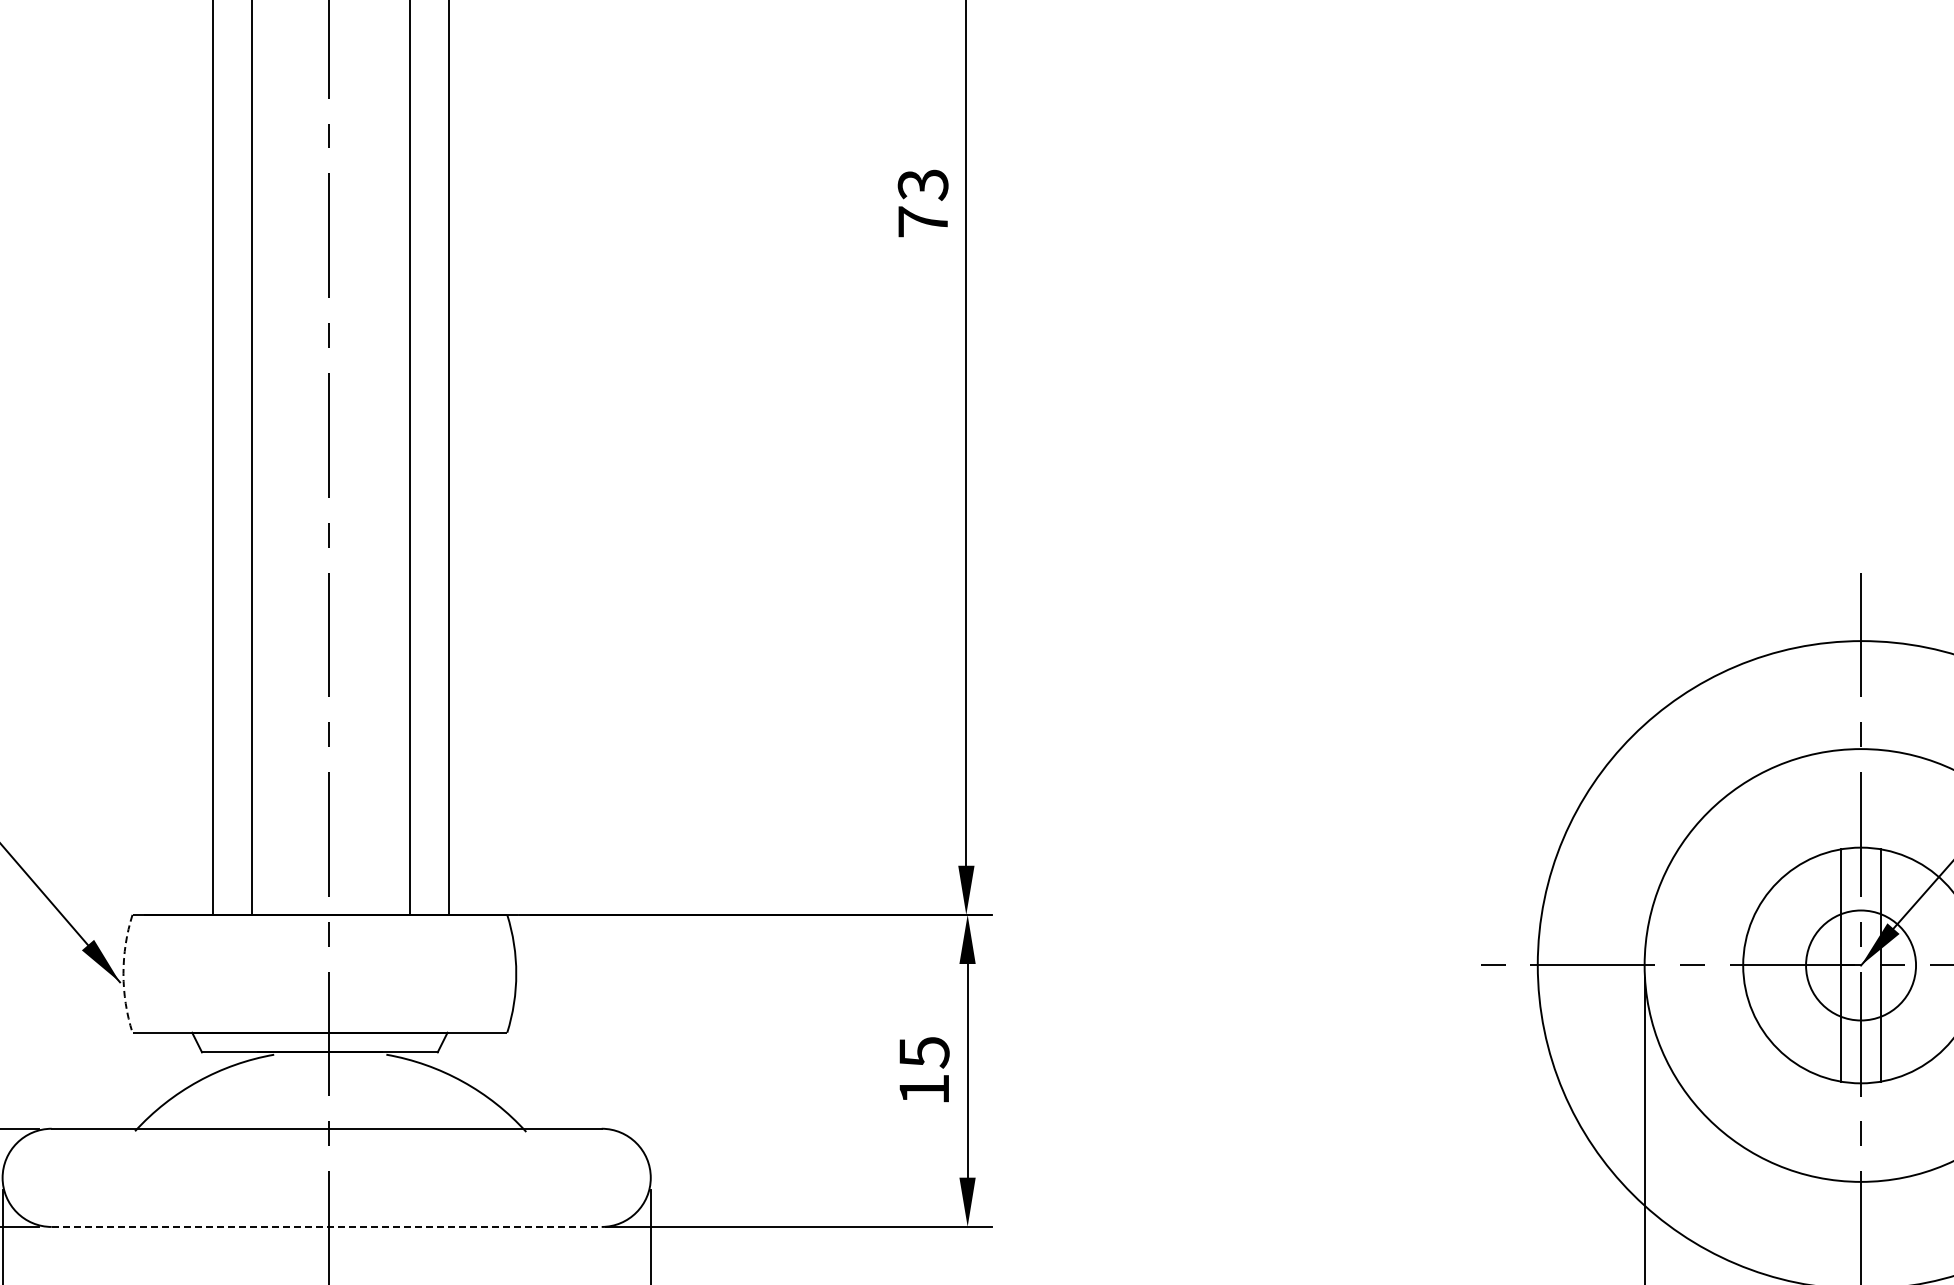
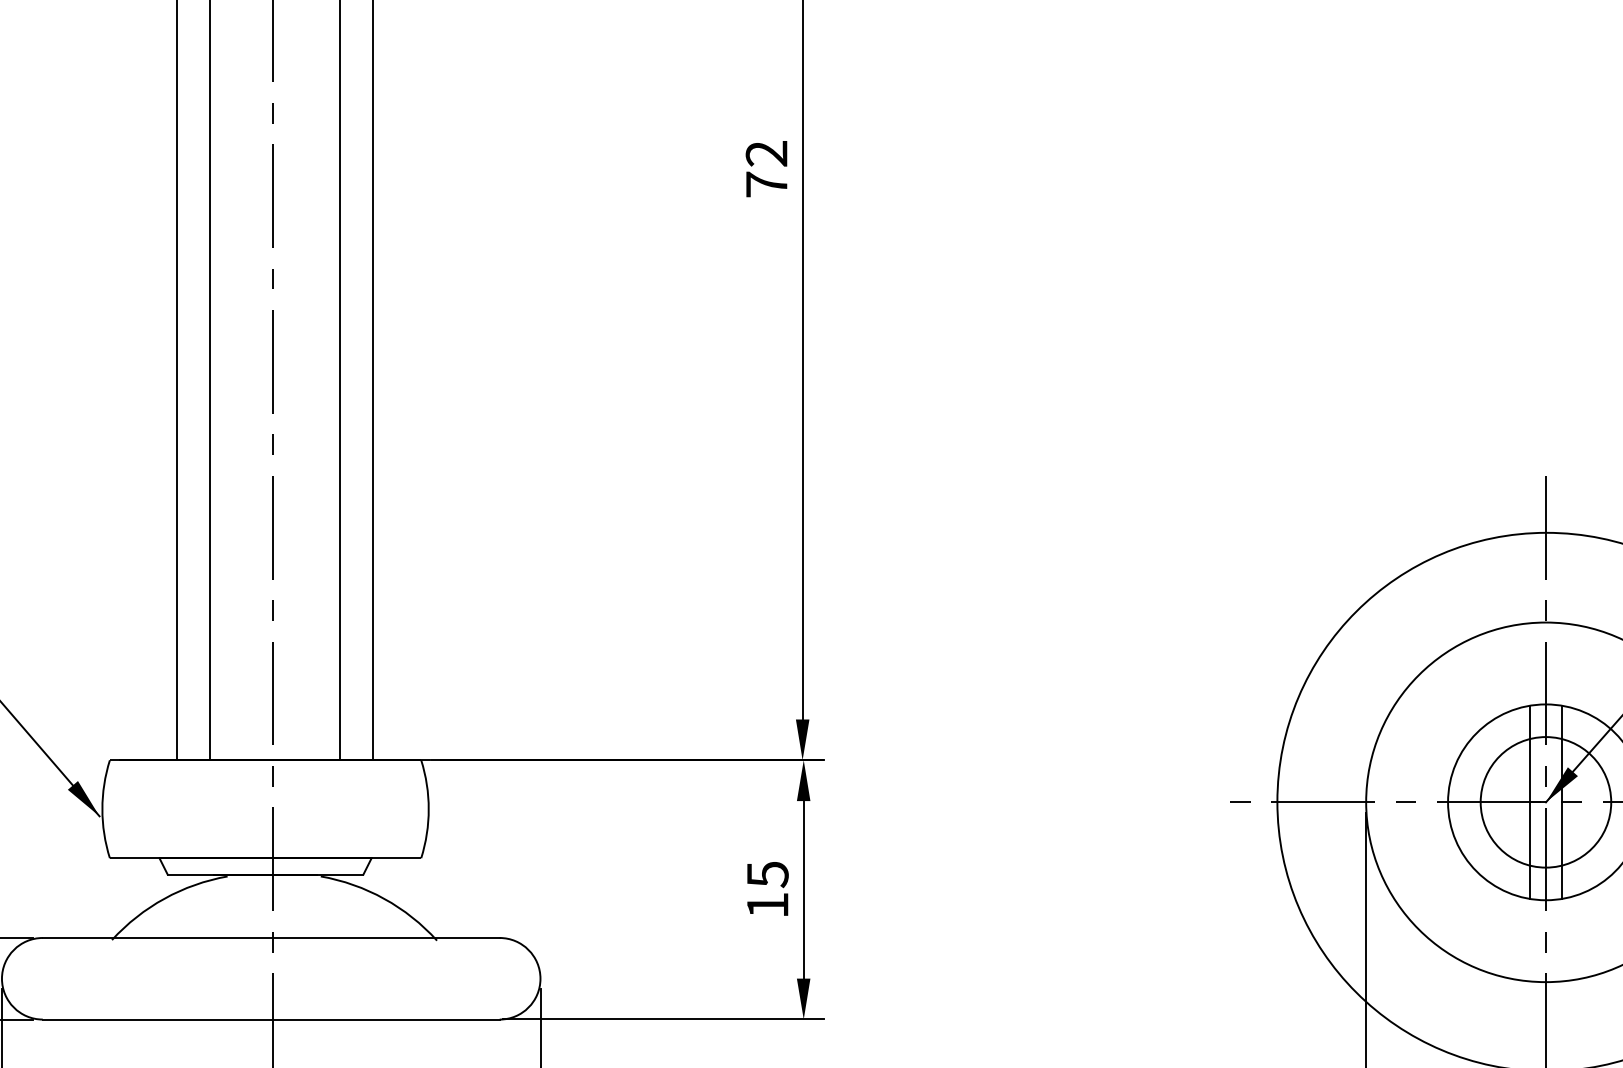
text: (923, 185) -> (767, 154), 73 -> 72
circle: (1860, 965) -> (1545, 802), size x1.43
arc: (123, 973) -> (102, 808), dashed -> solid
line: (326, 1226) -> (271, 1019), dashed -> solid

